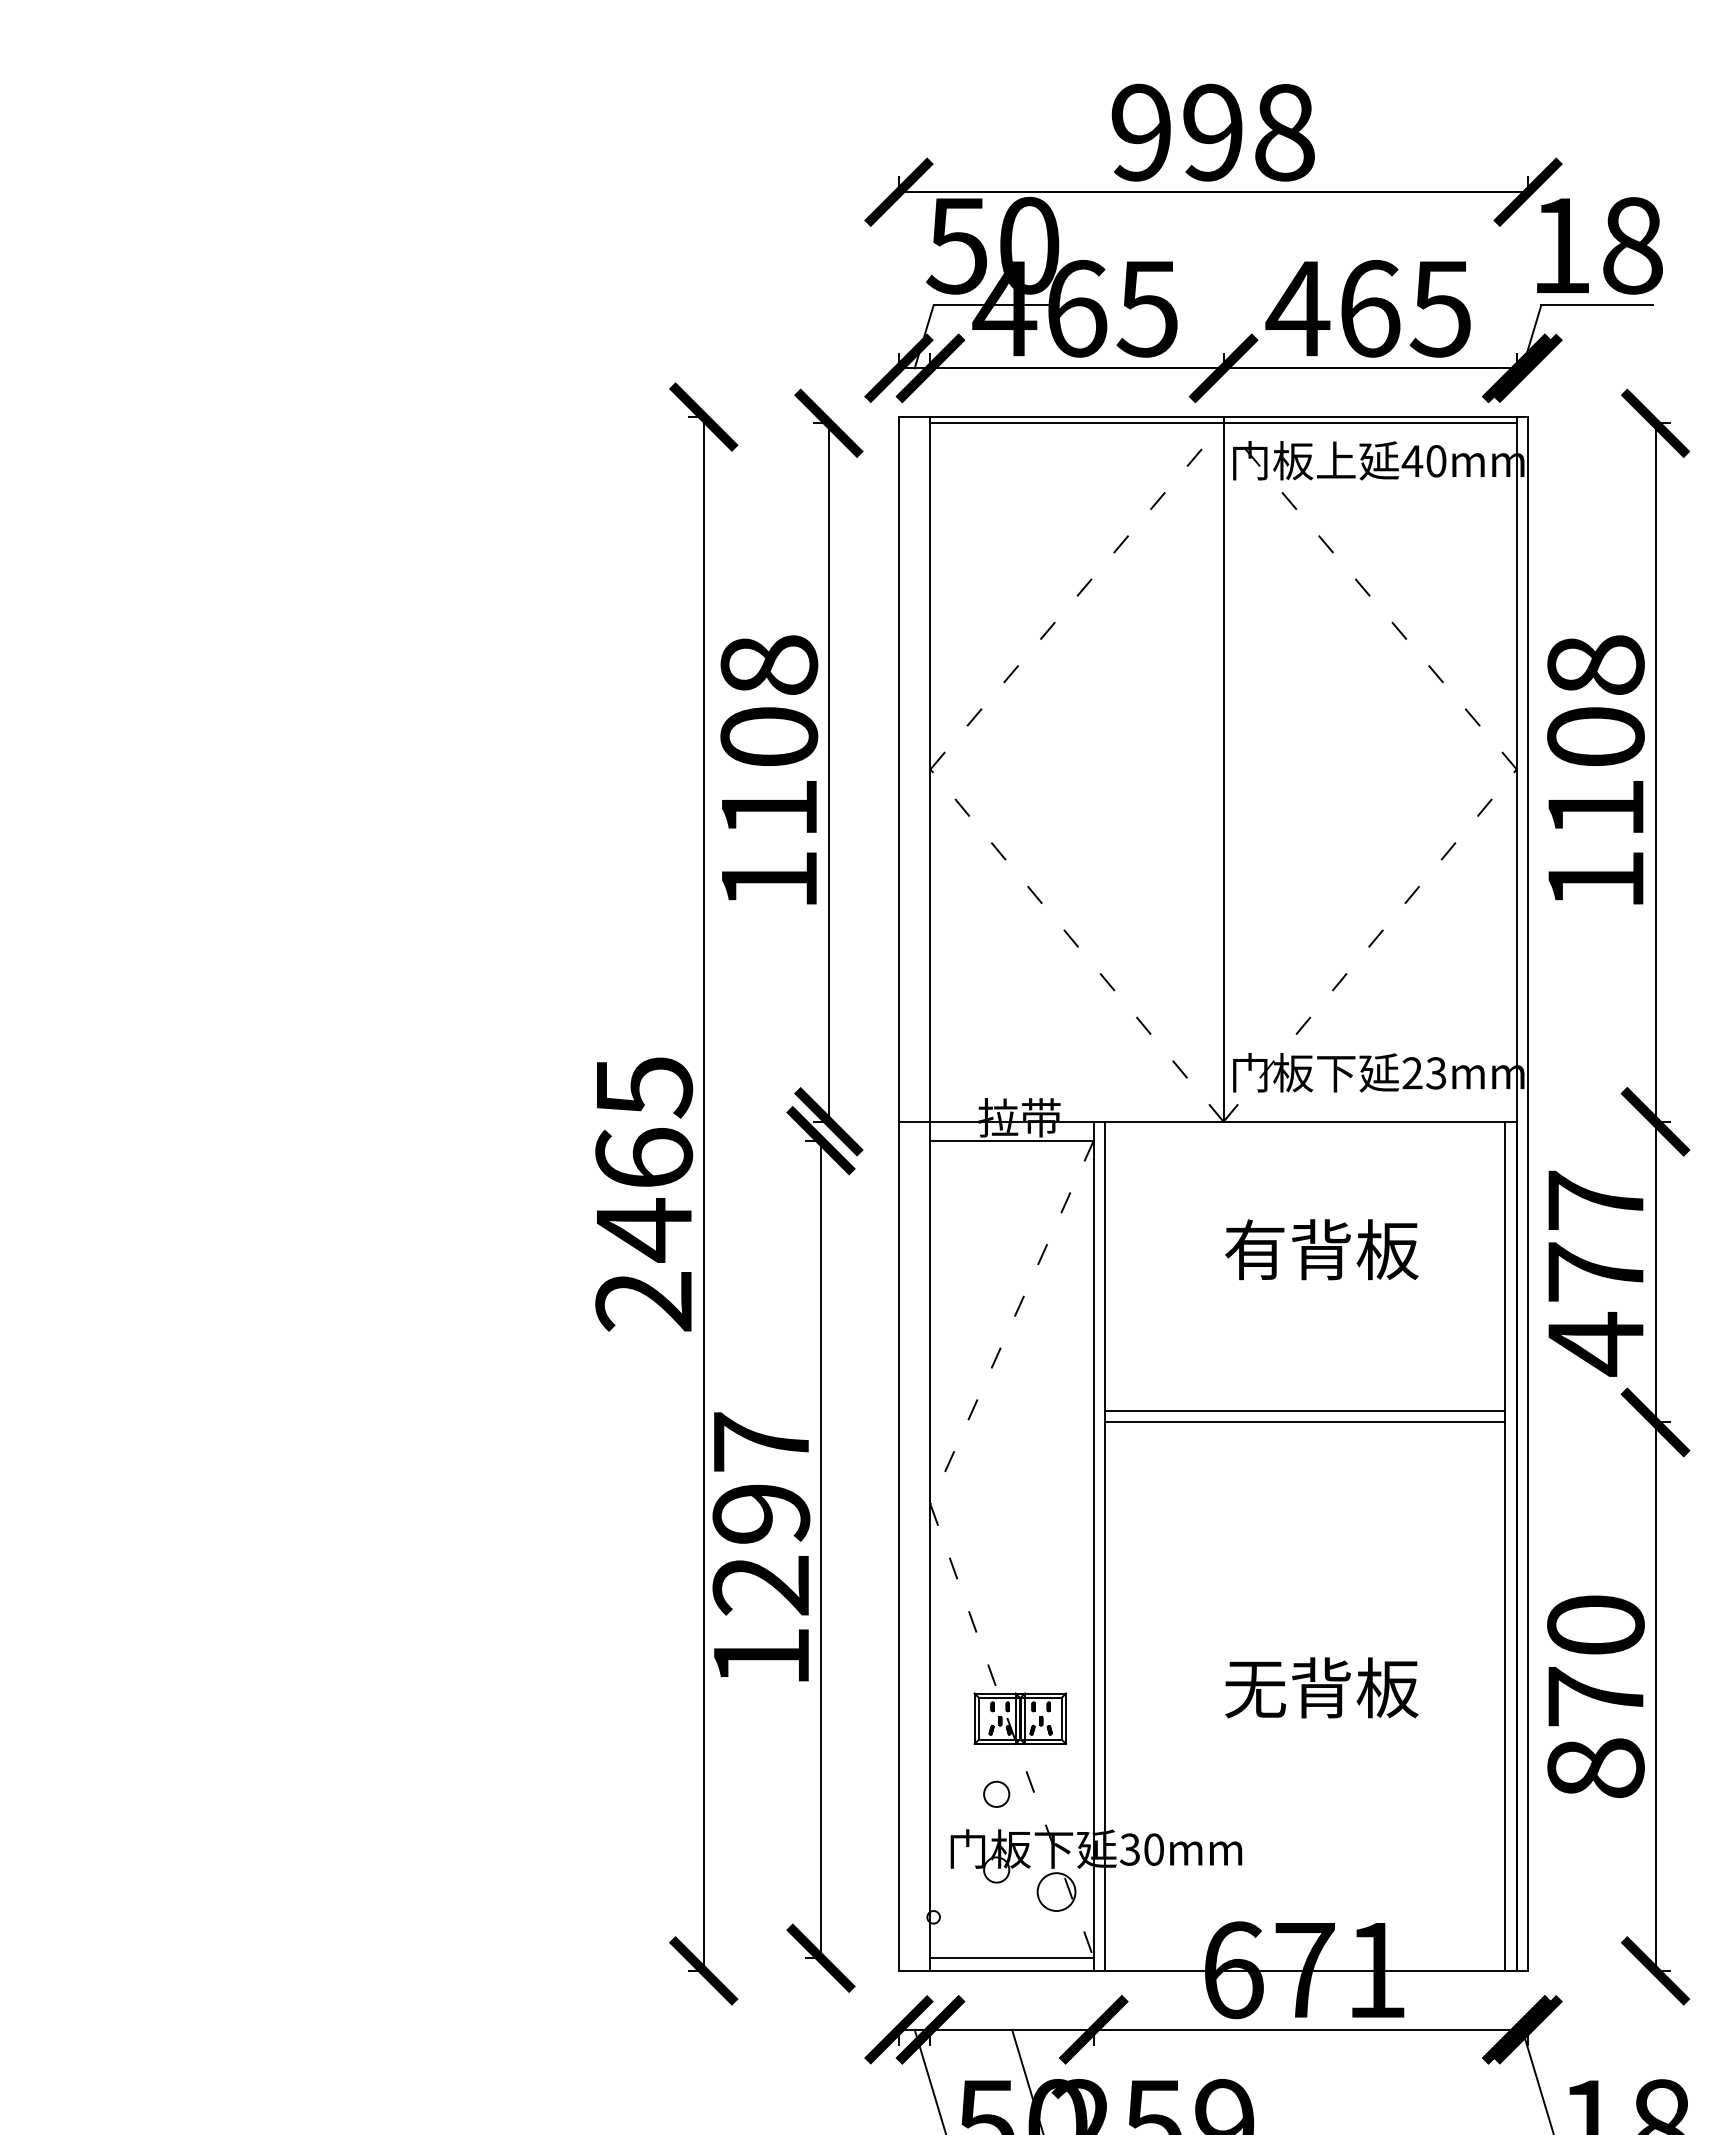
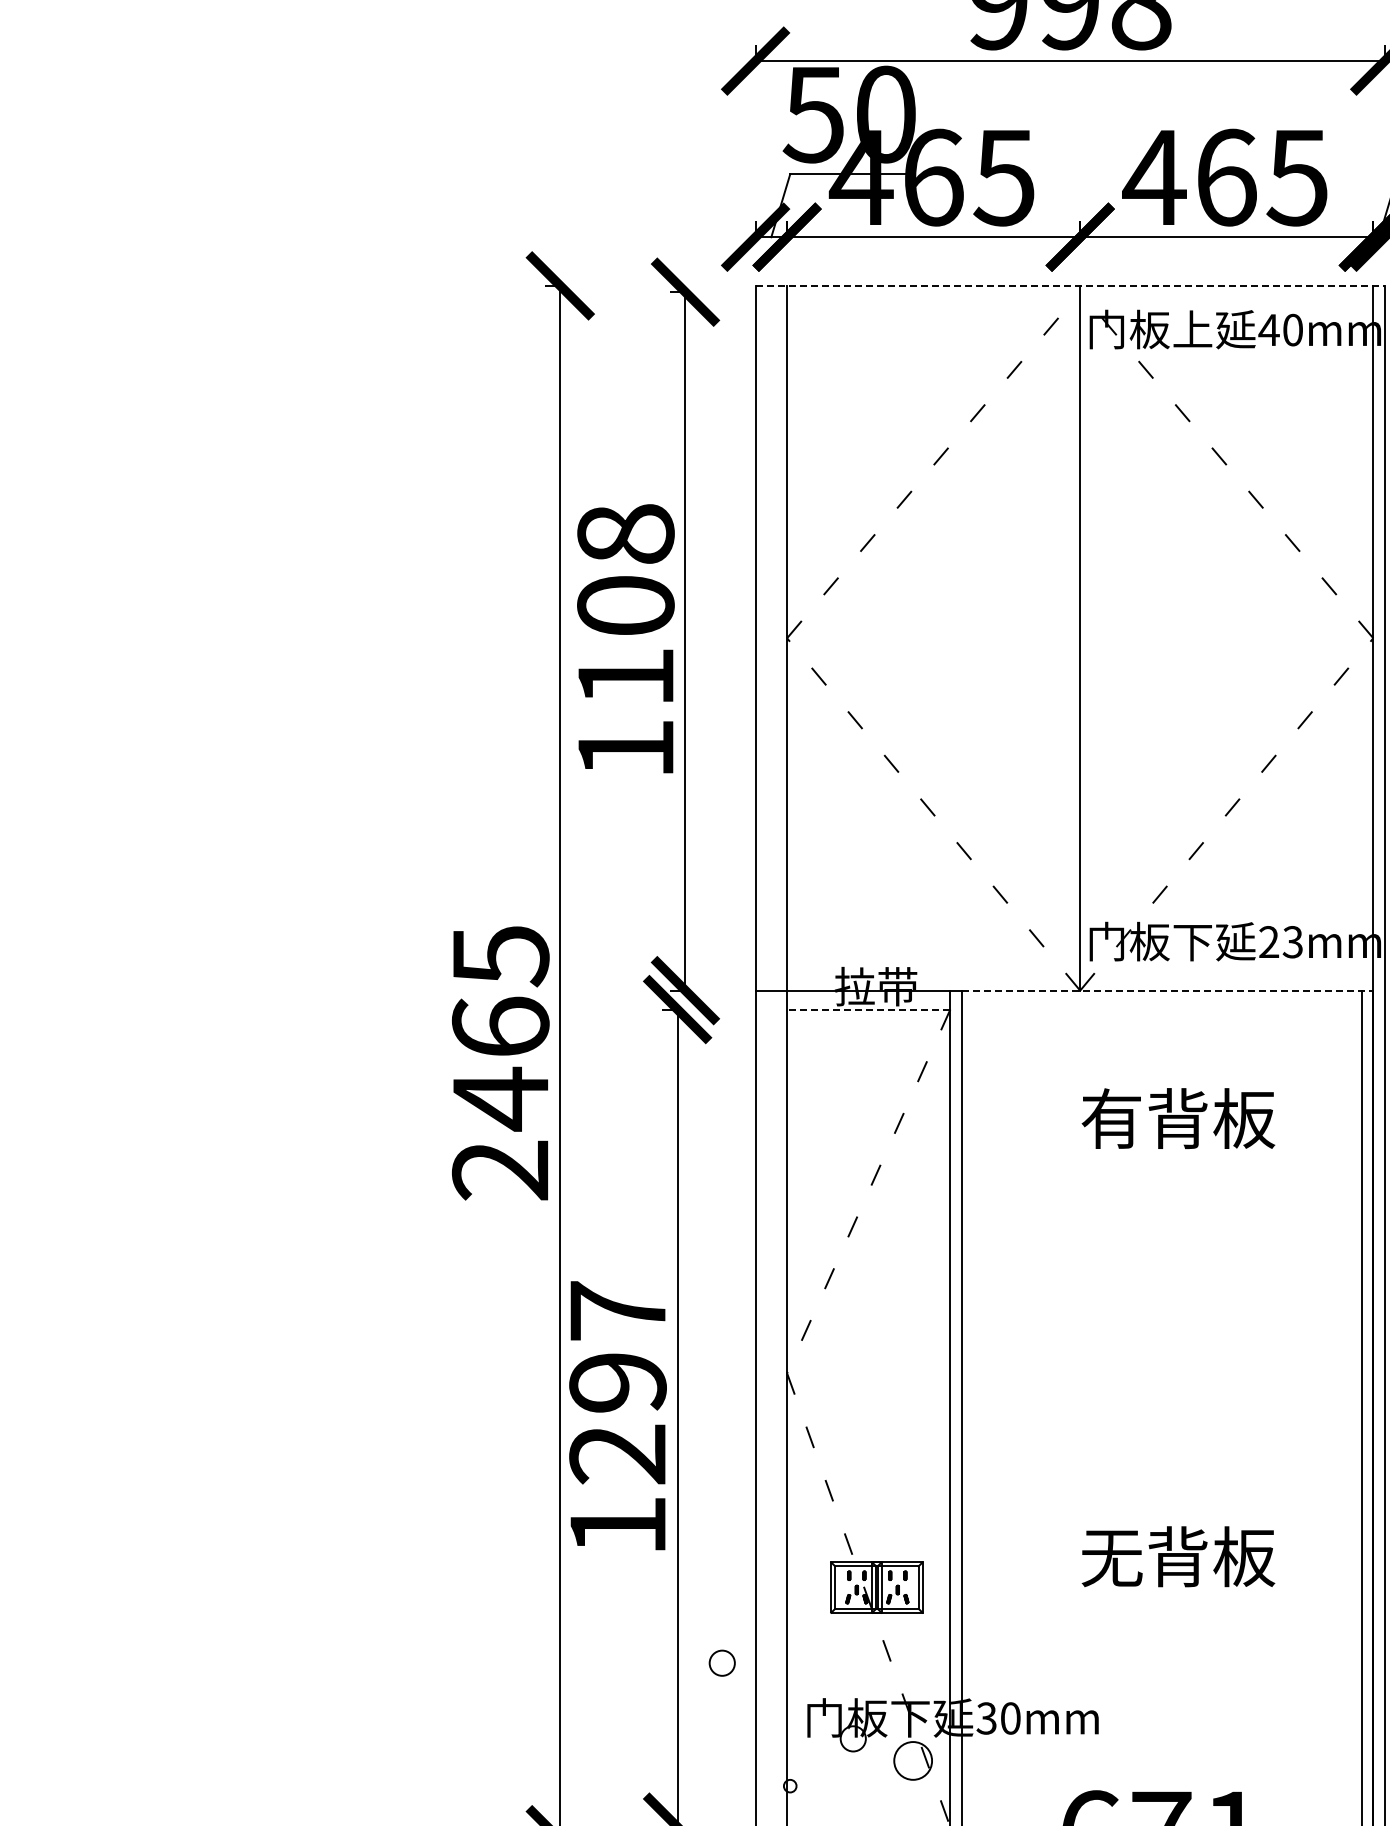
line: (1213, 417) -> (1070, 286), solid -> dashed
line: (1223, 423) -> (1080, 292), removed
line: (1310, 1121) -> (1167, 990), solid -> dashed
line: (1012, 1140) -> (869, 1009), solid -> dashed
line: (1305, 1411) -> (1162, 1280), removed
line: (1305, 1422) -> (1162, 1291), removed
circle: (996, 1793) -> (722, 1662), moved

